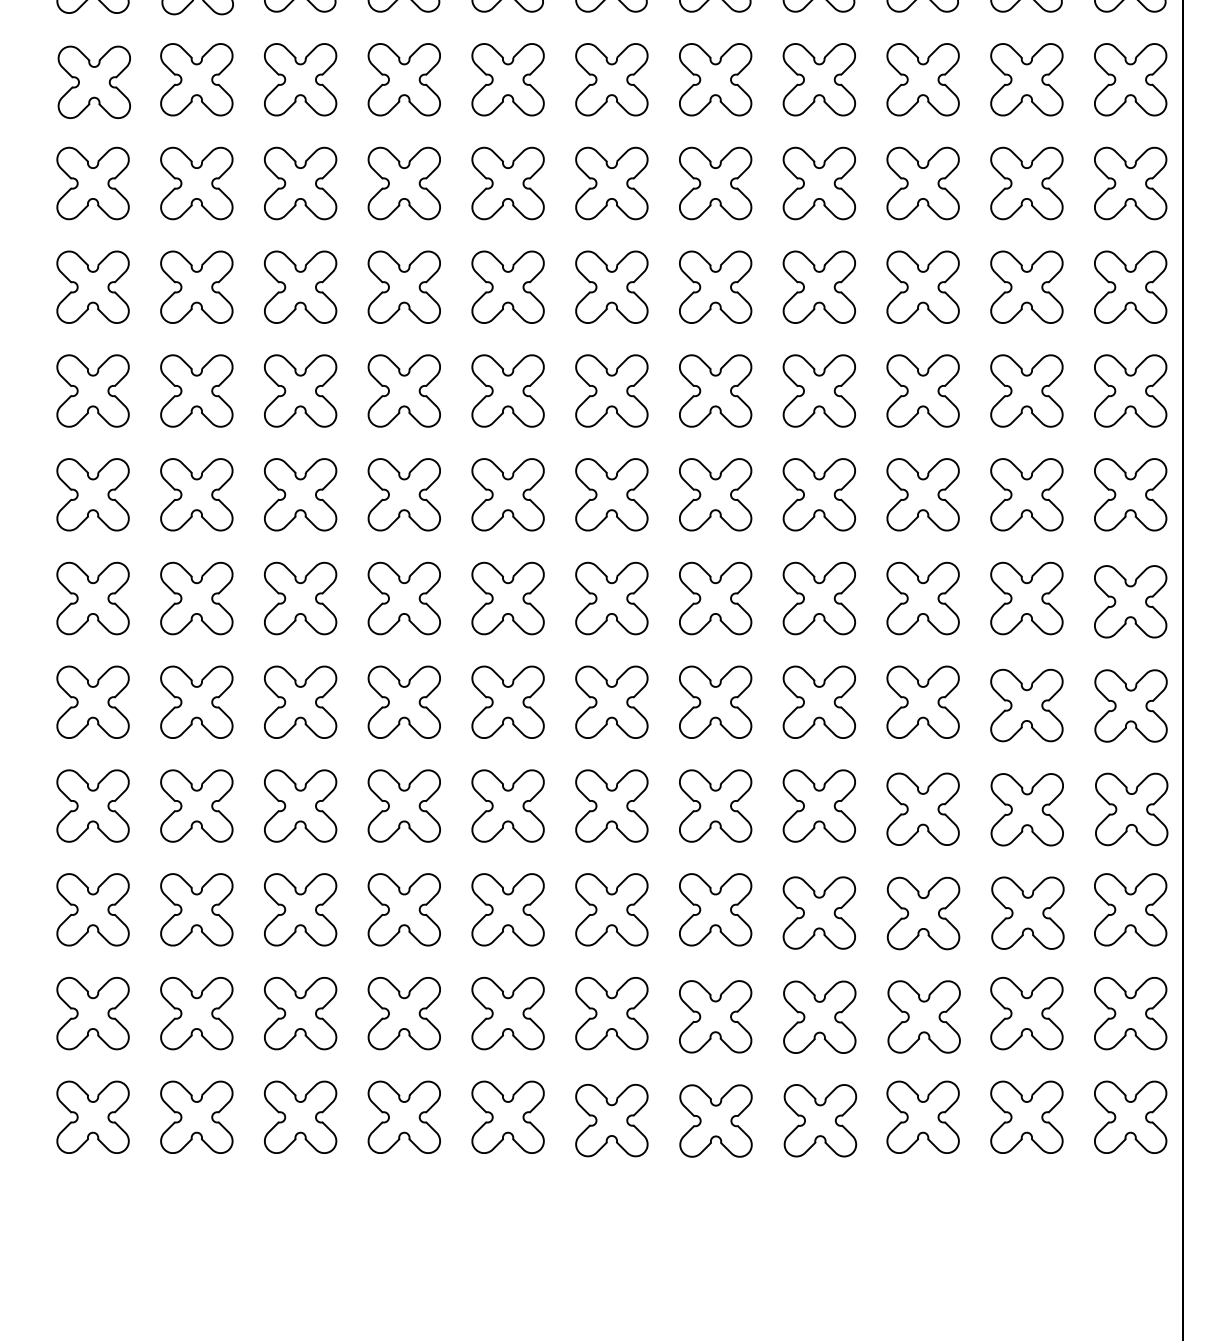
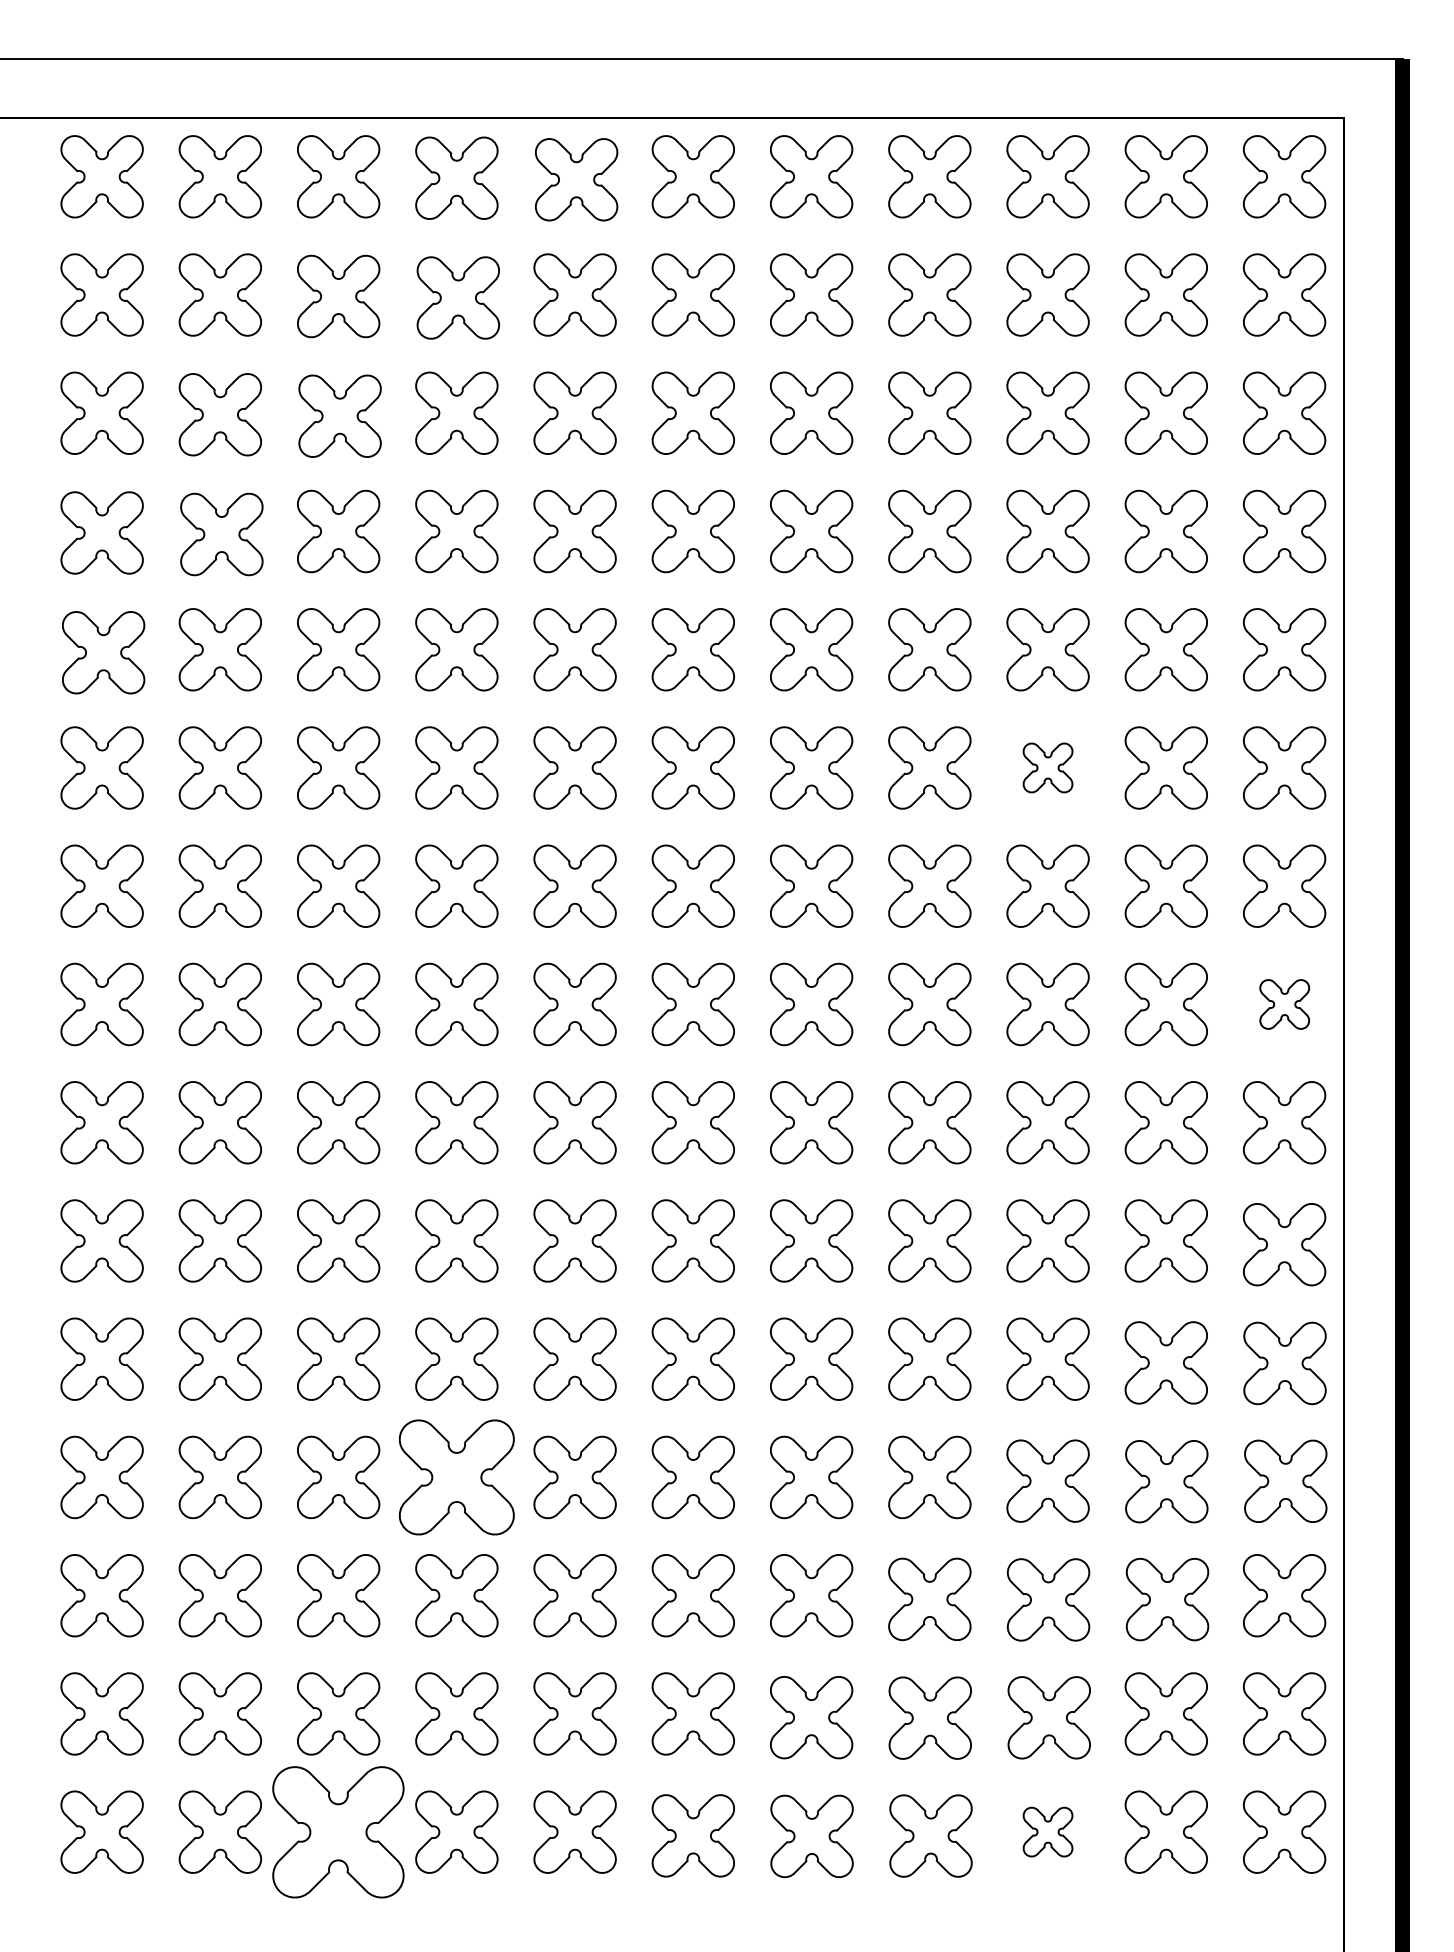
part: (922, 183) -> (1047, 767), size x0.6
part: (1130, 391) -> (1284, 1004), size x0.6
part: (404, 806) -> (456, 1477), size x1.4
part: (300, 1116) -> (338, 1831), size x1.6
part: (922, 1116) -> (1047, 1831), size x0.6

